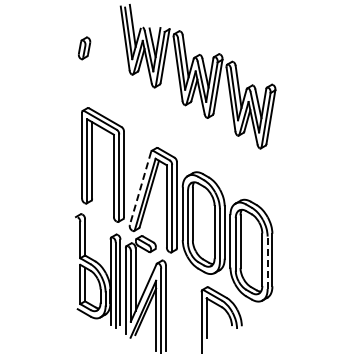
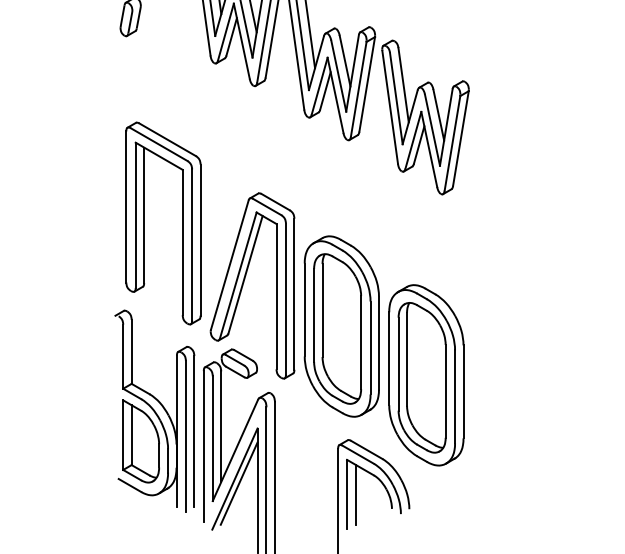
line: (140, 188) -> (229, 265), dashed -> solid
line: (267, 262) -> (454, 396), dashed -> solid
line: (211, 317) -> (355, 493), added

